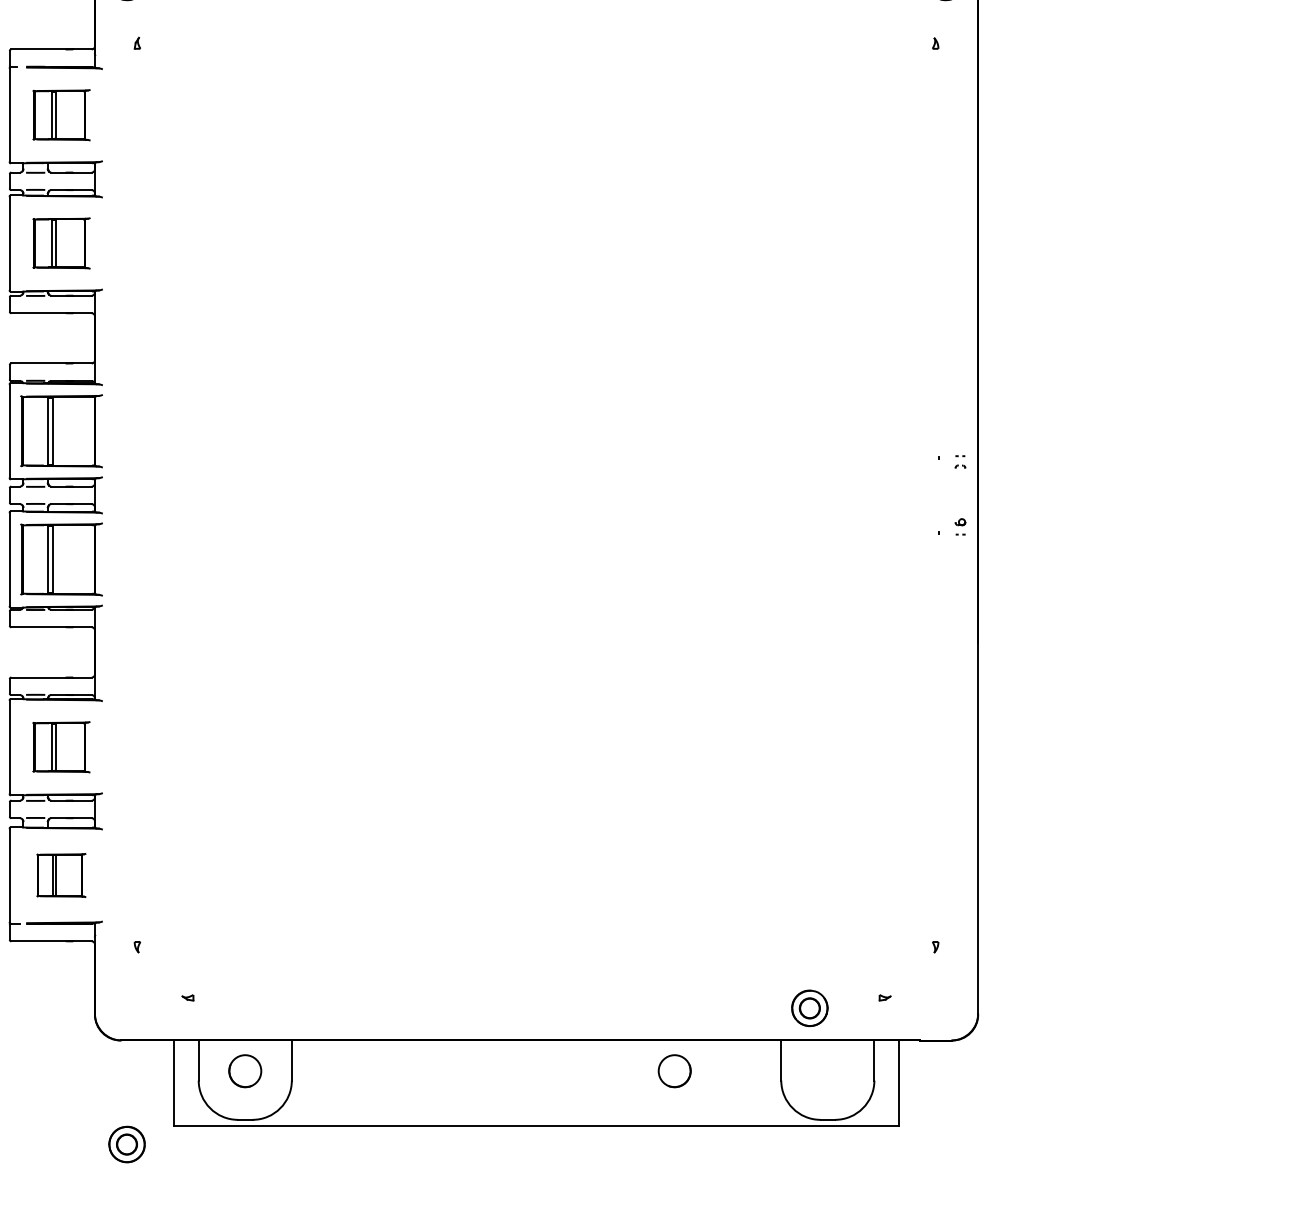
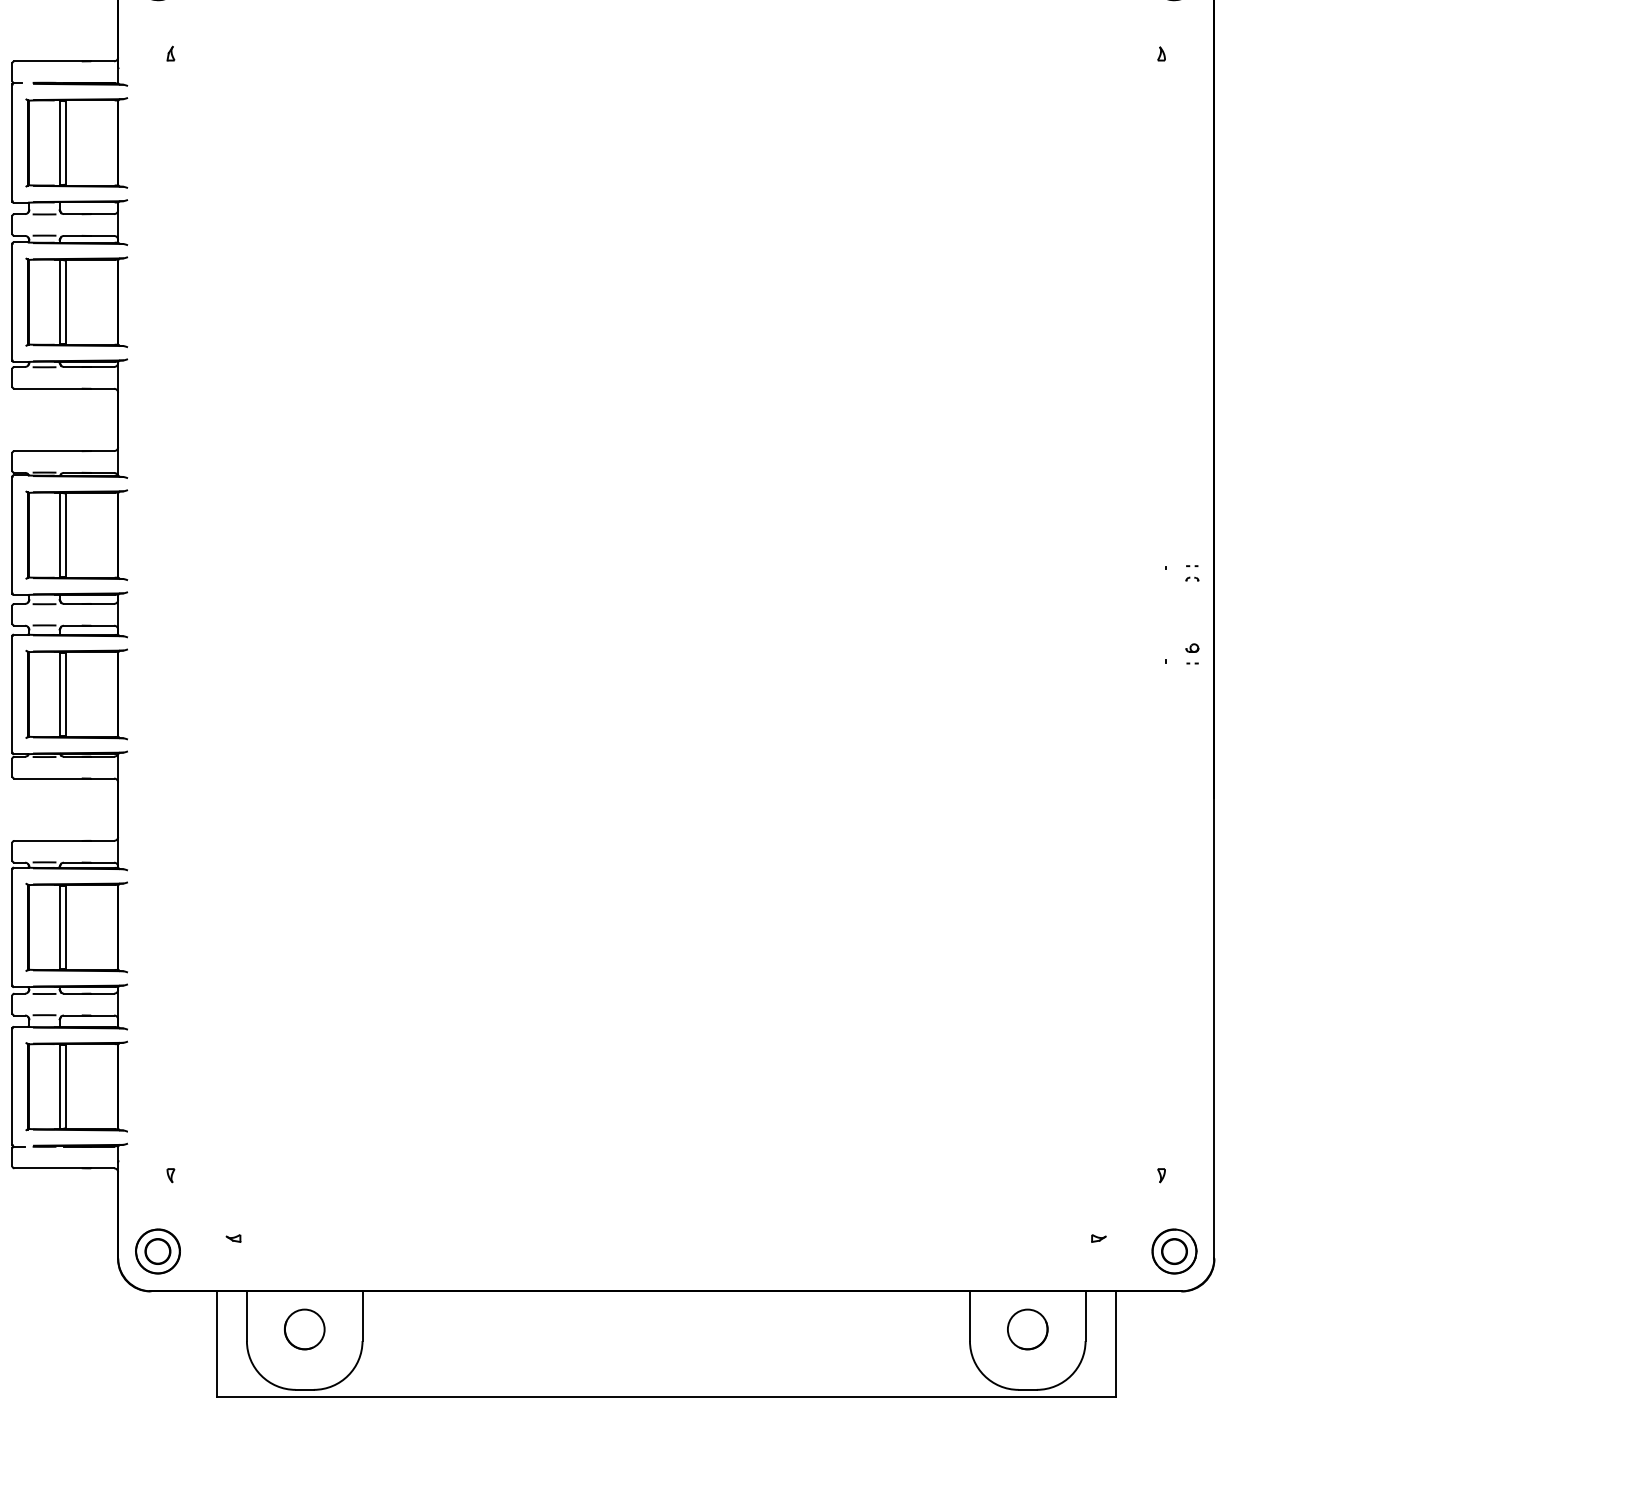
part: (61, 114) -> (76, 142), size x1.43
part: (61, 242) -> (76, 301), size x1.43
part: (61, 747) -> (76, 927), size x1.43
part: (61, 875) -> (76, 1086), size x1.67
part: (809, 1008) -> (1174, 1251), moved
part: (674, 1071) -> (1027, 1329), moved
part: (126, 1144) -> (157, 1251), moved

